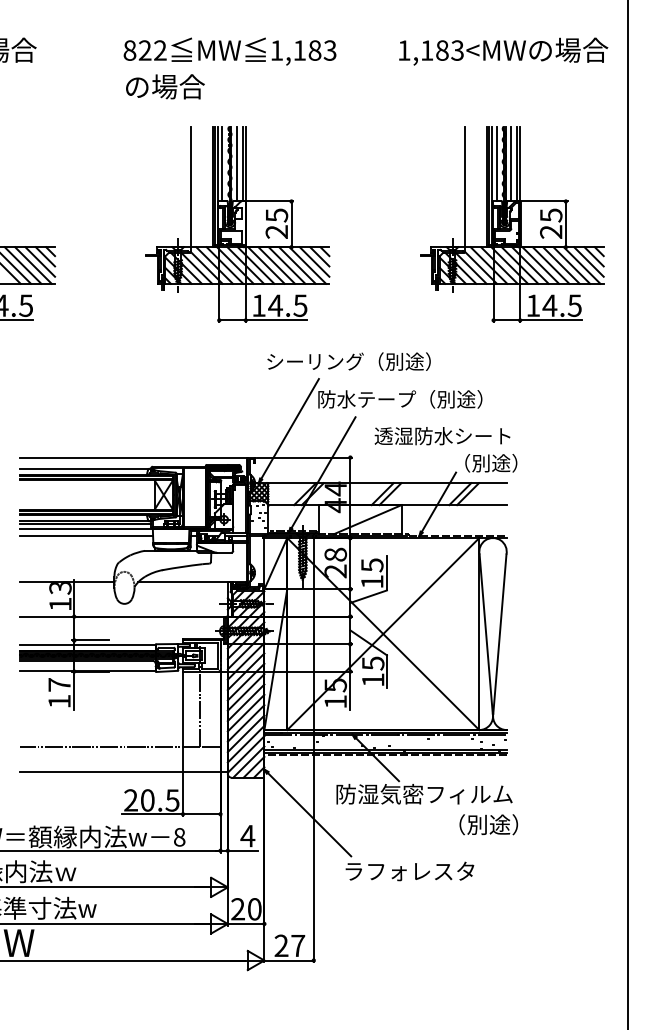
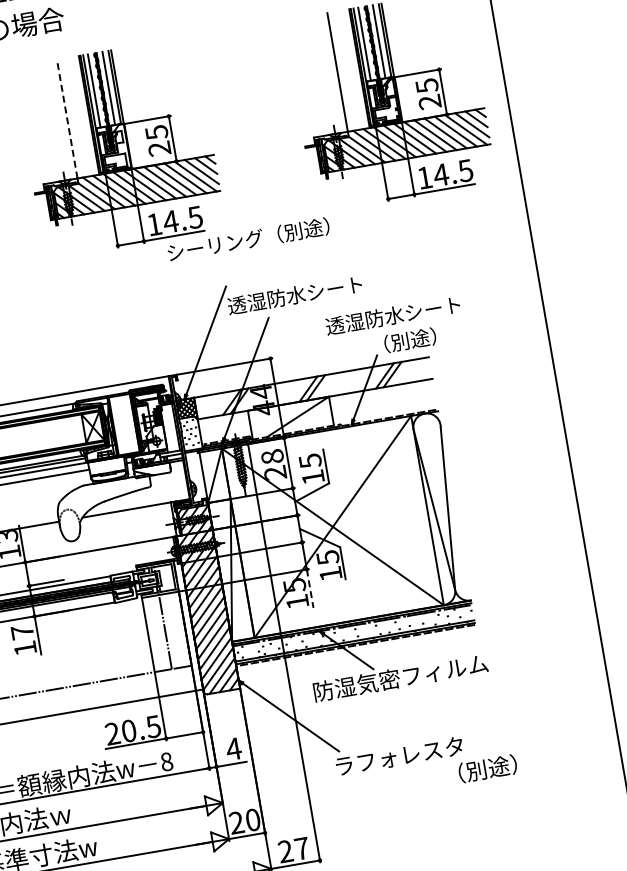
line: (190, 186) -> (66, 118), solid -> dashed
text: (348, 361) -> (247, 239), moved
text: (399, 399) -> (308, 293), 防水テープ（別途） -> 透湿防水シート
text: (442, 436) -> (393, 316), moved
line: (350, 691) -> (310, 589), solid -> dashed
text: (488, 824) -> (487, 768), moved

